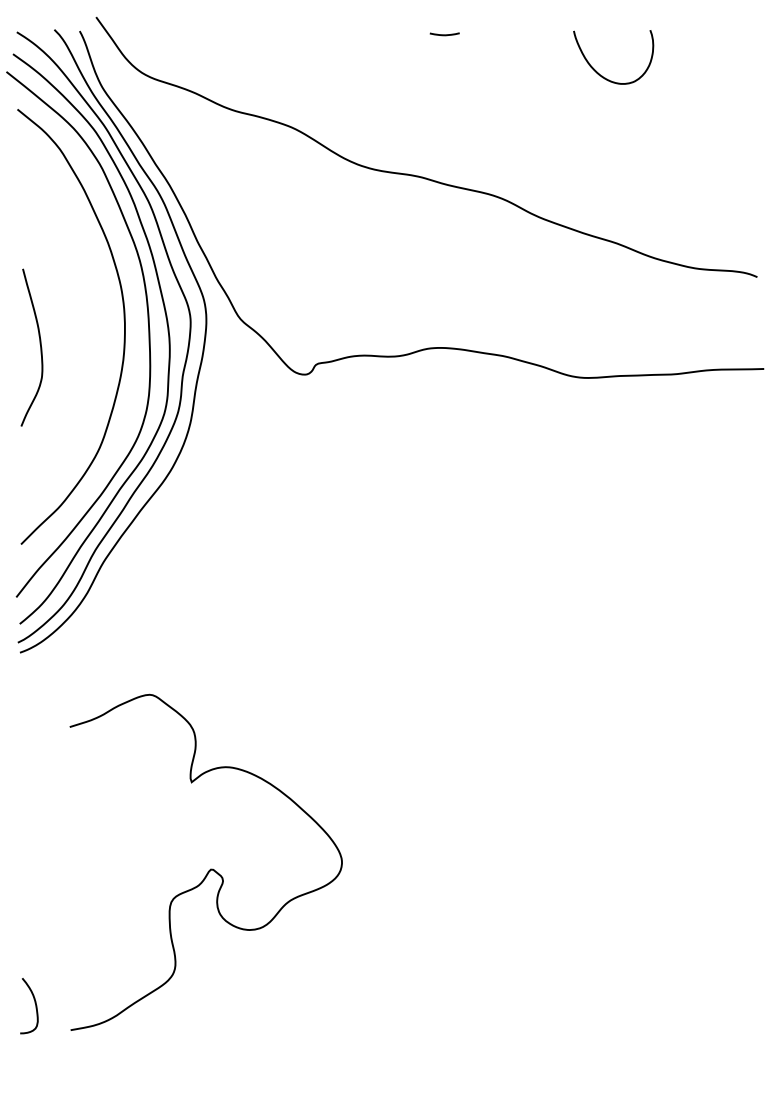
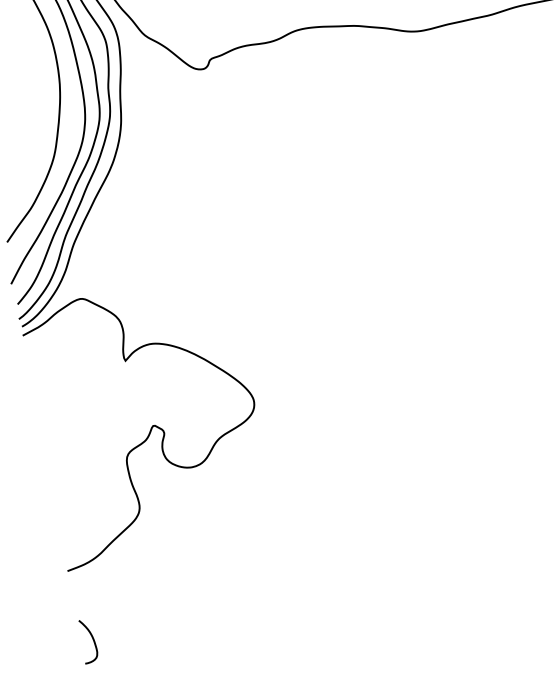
curve: (210, 868) -> (152, 425), moved
curve: (34, 1003) -> (92, 638), moved

